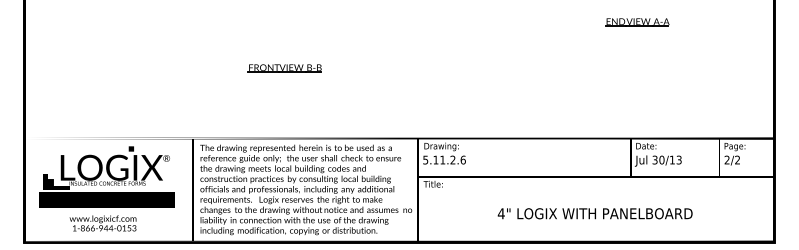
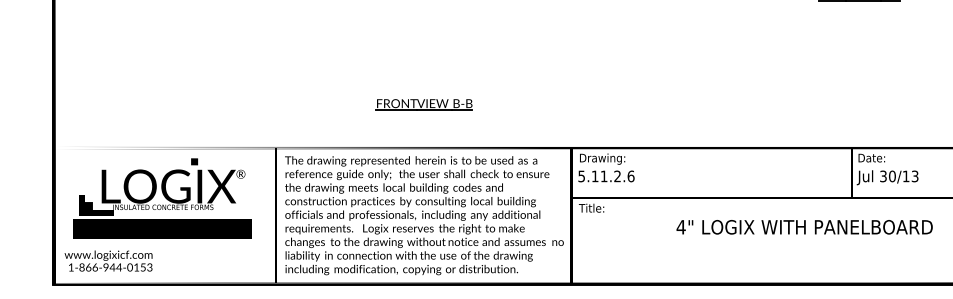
part: (284, 68) -> (423, 104), moved
text: (594, 213) -> (803, 226), moved
text: (102, 223) -> (107, 261), moved

